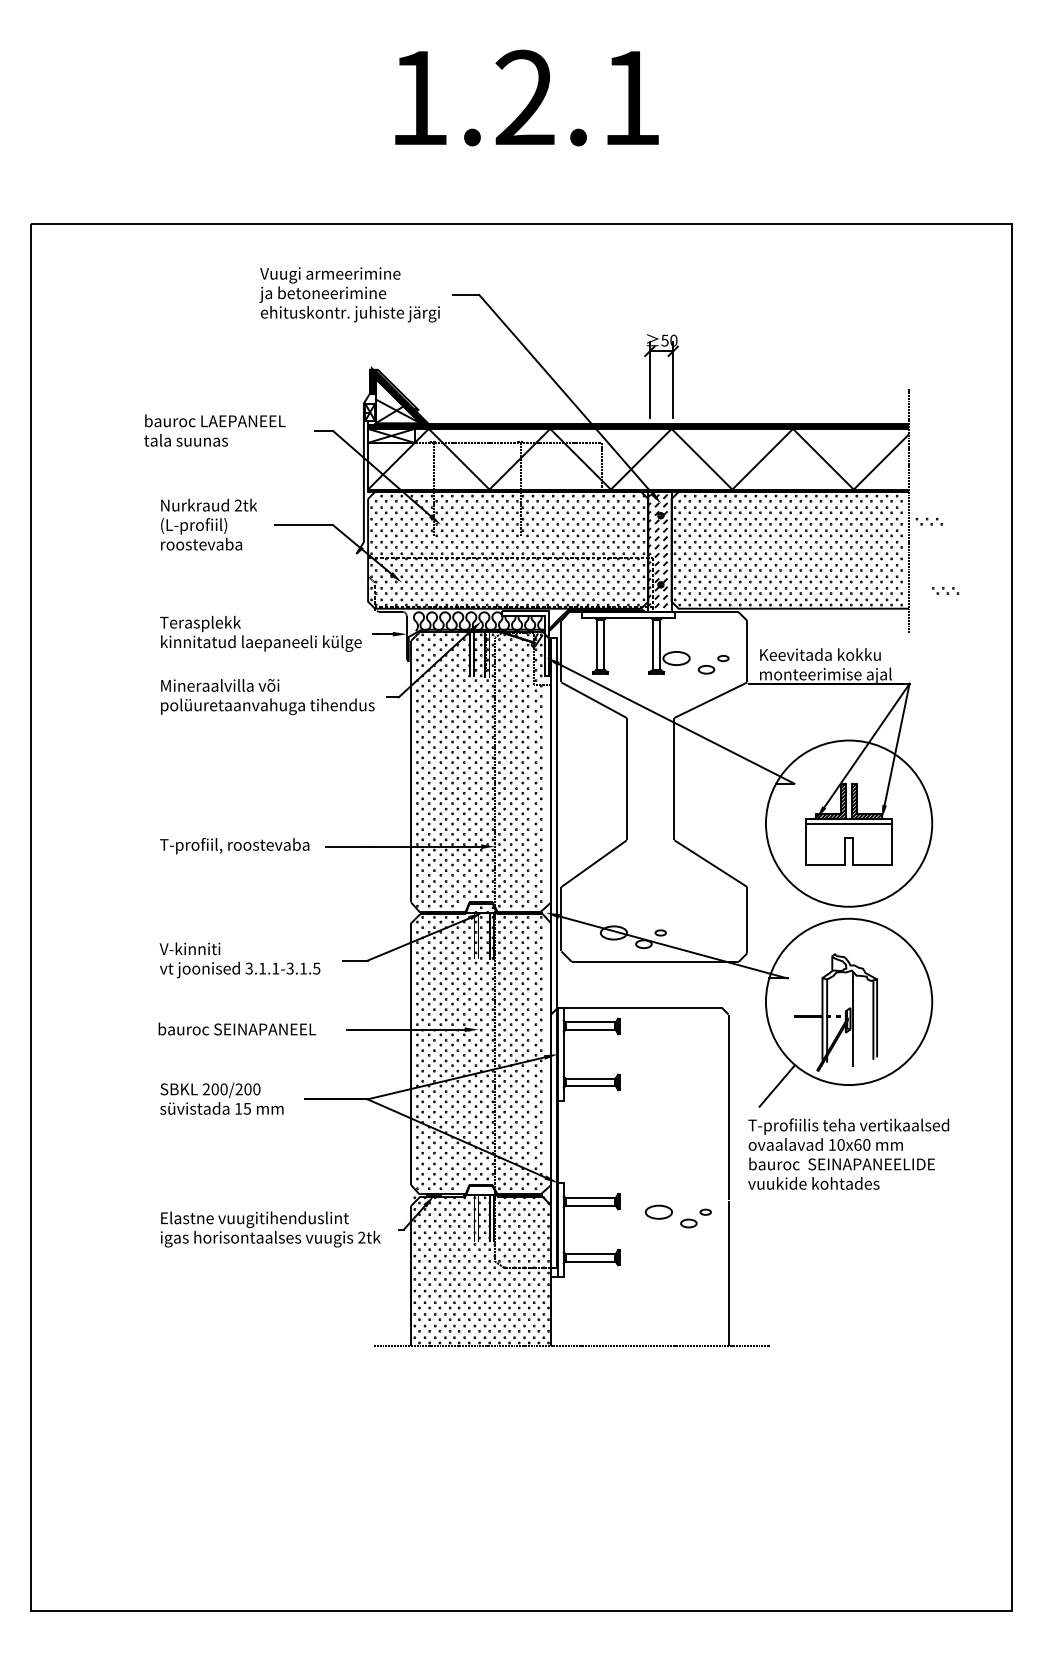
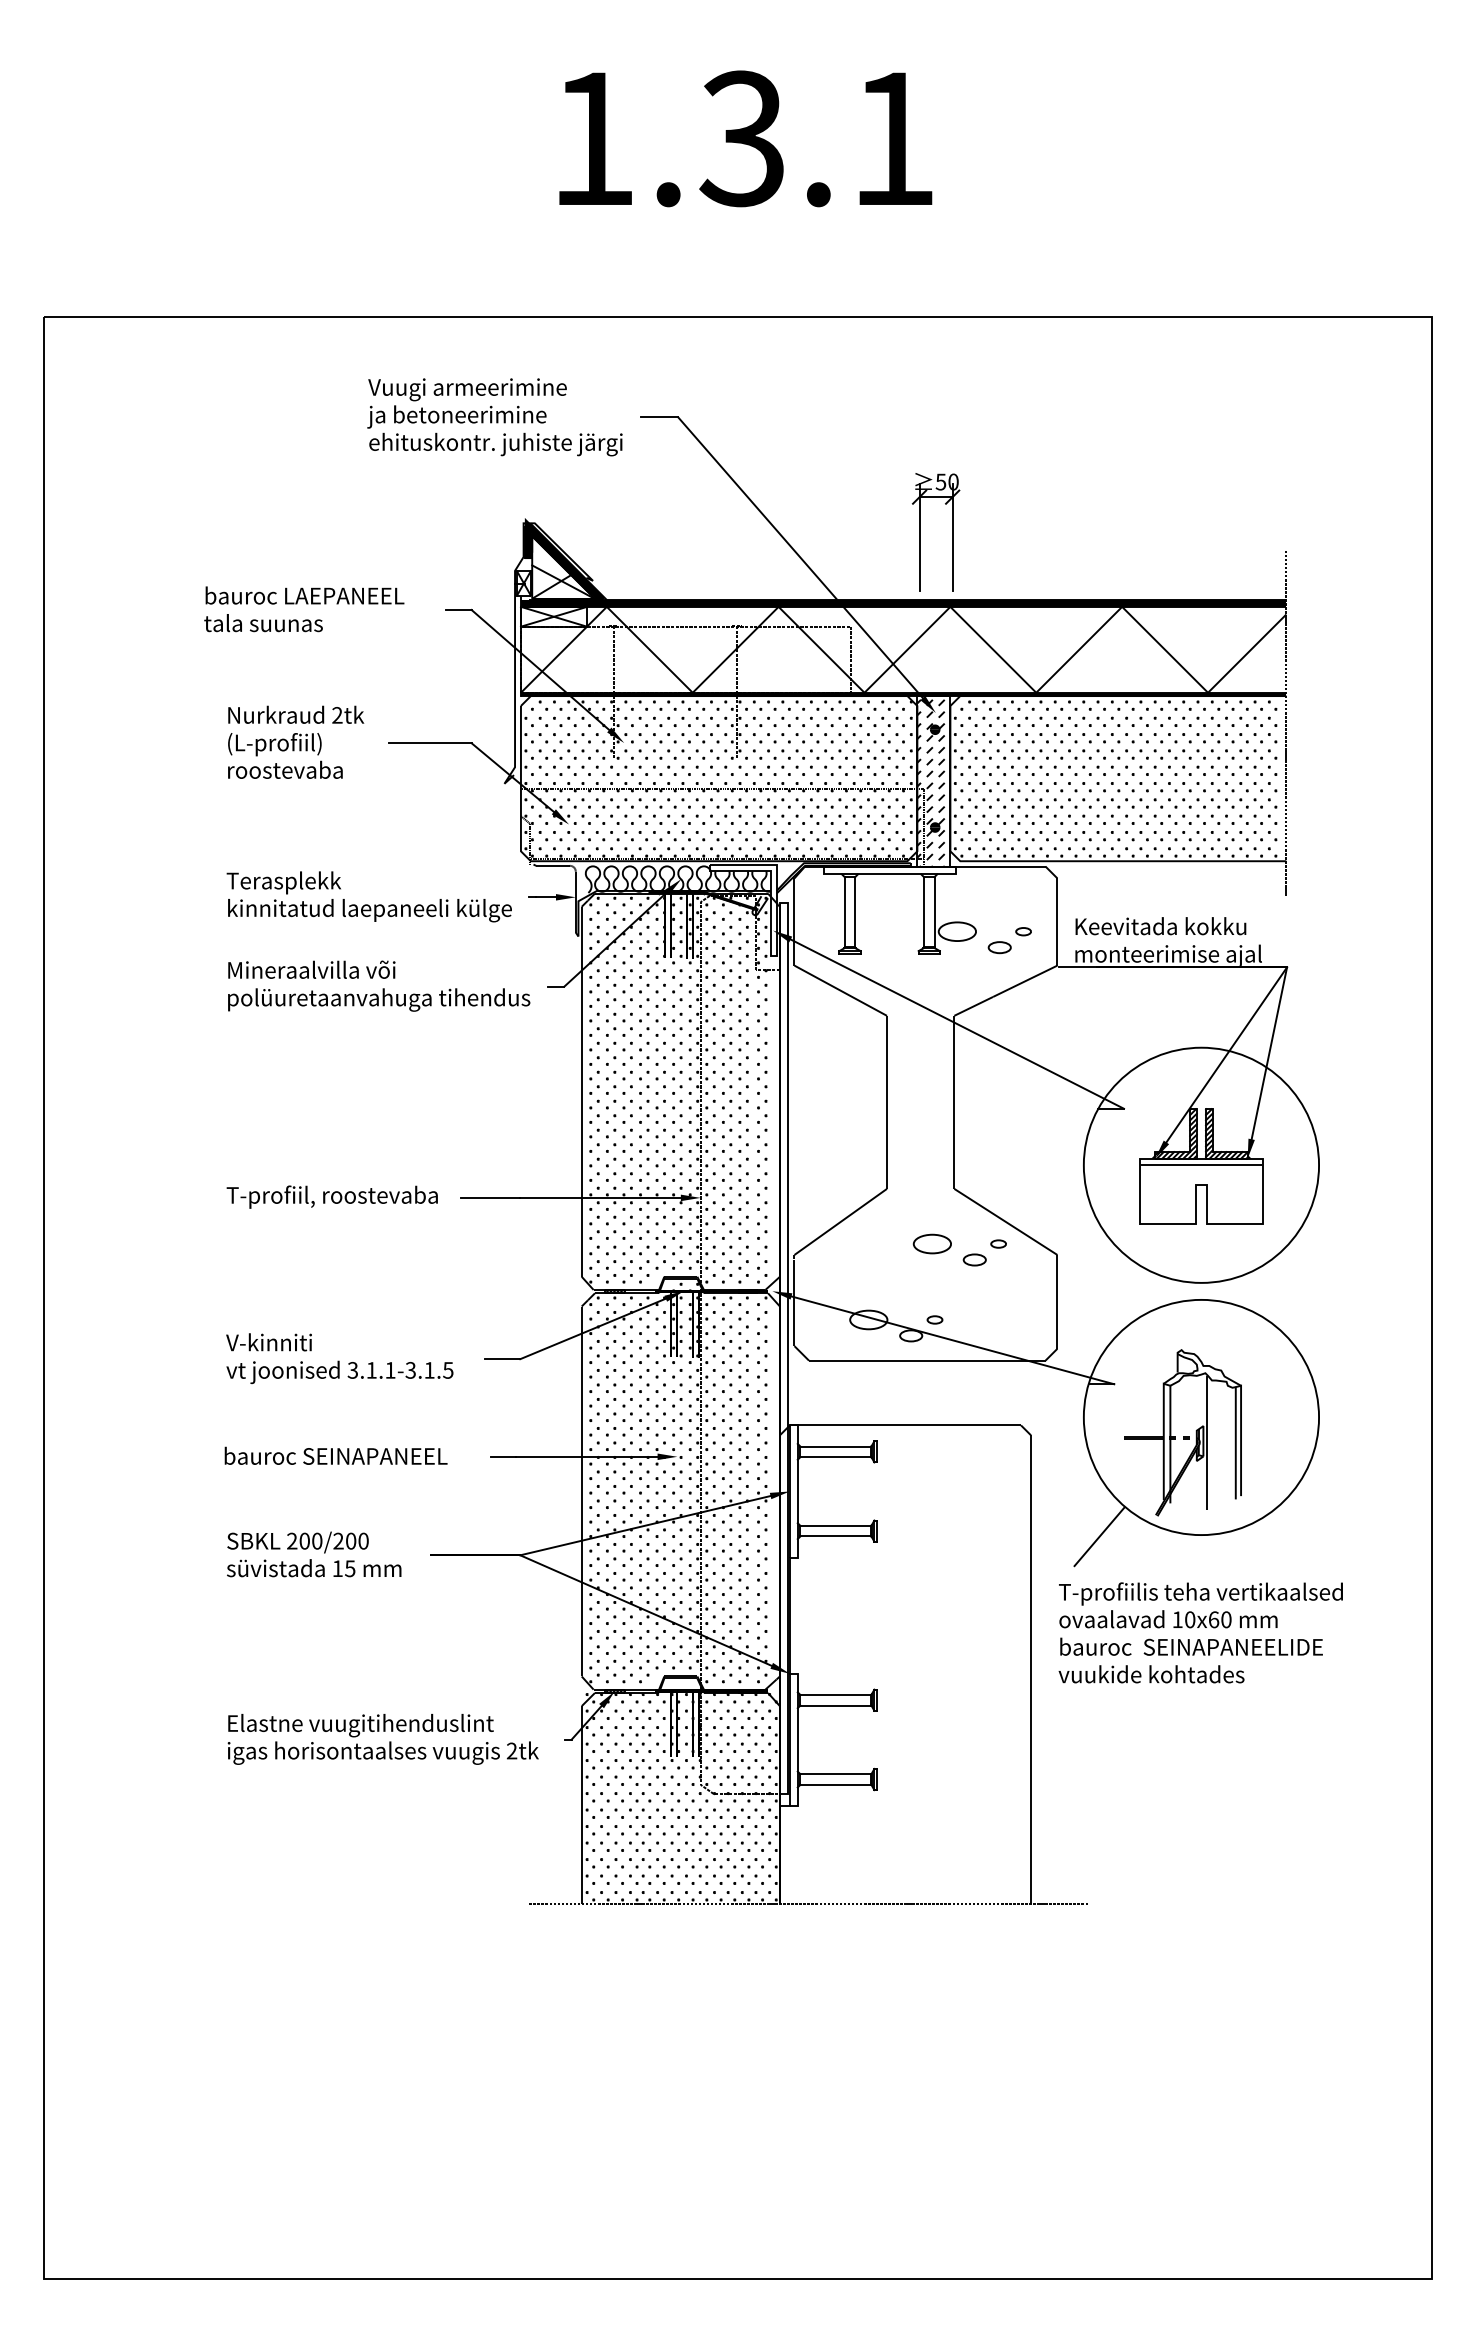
text: (523, 97) -> (741, 138), 1.2.1 -> 1.3.1
part: (929, 521) -> (1314, 738), removed
part: (945, 591) -> (1337, 836), removed
part: (682, 1220) -> (965, 1255), moved

